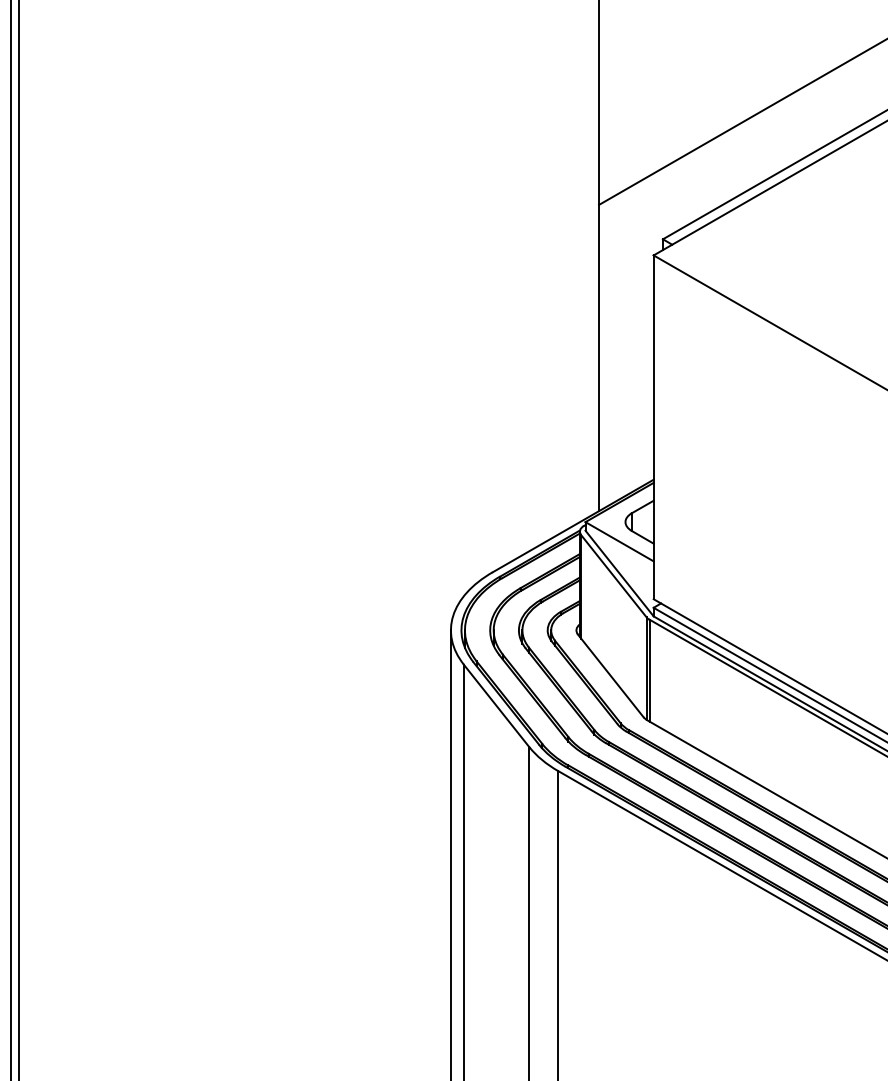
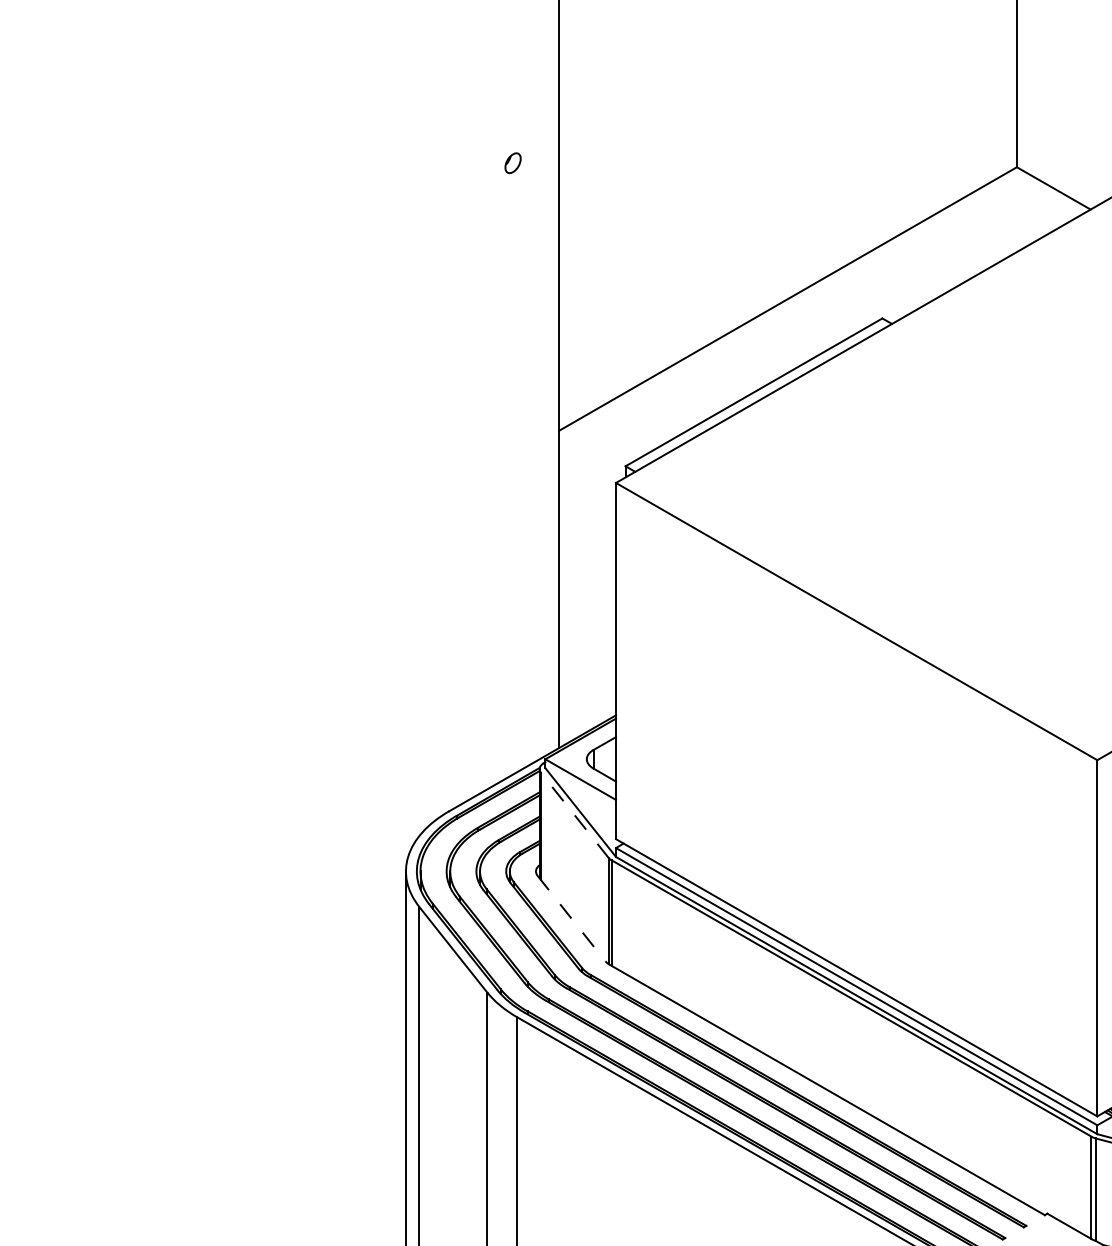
line: (613, 576) -> (574, 815), solid -> dashed
line: (610, 675) -> (571, 918), solid -> dashed

